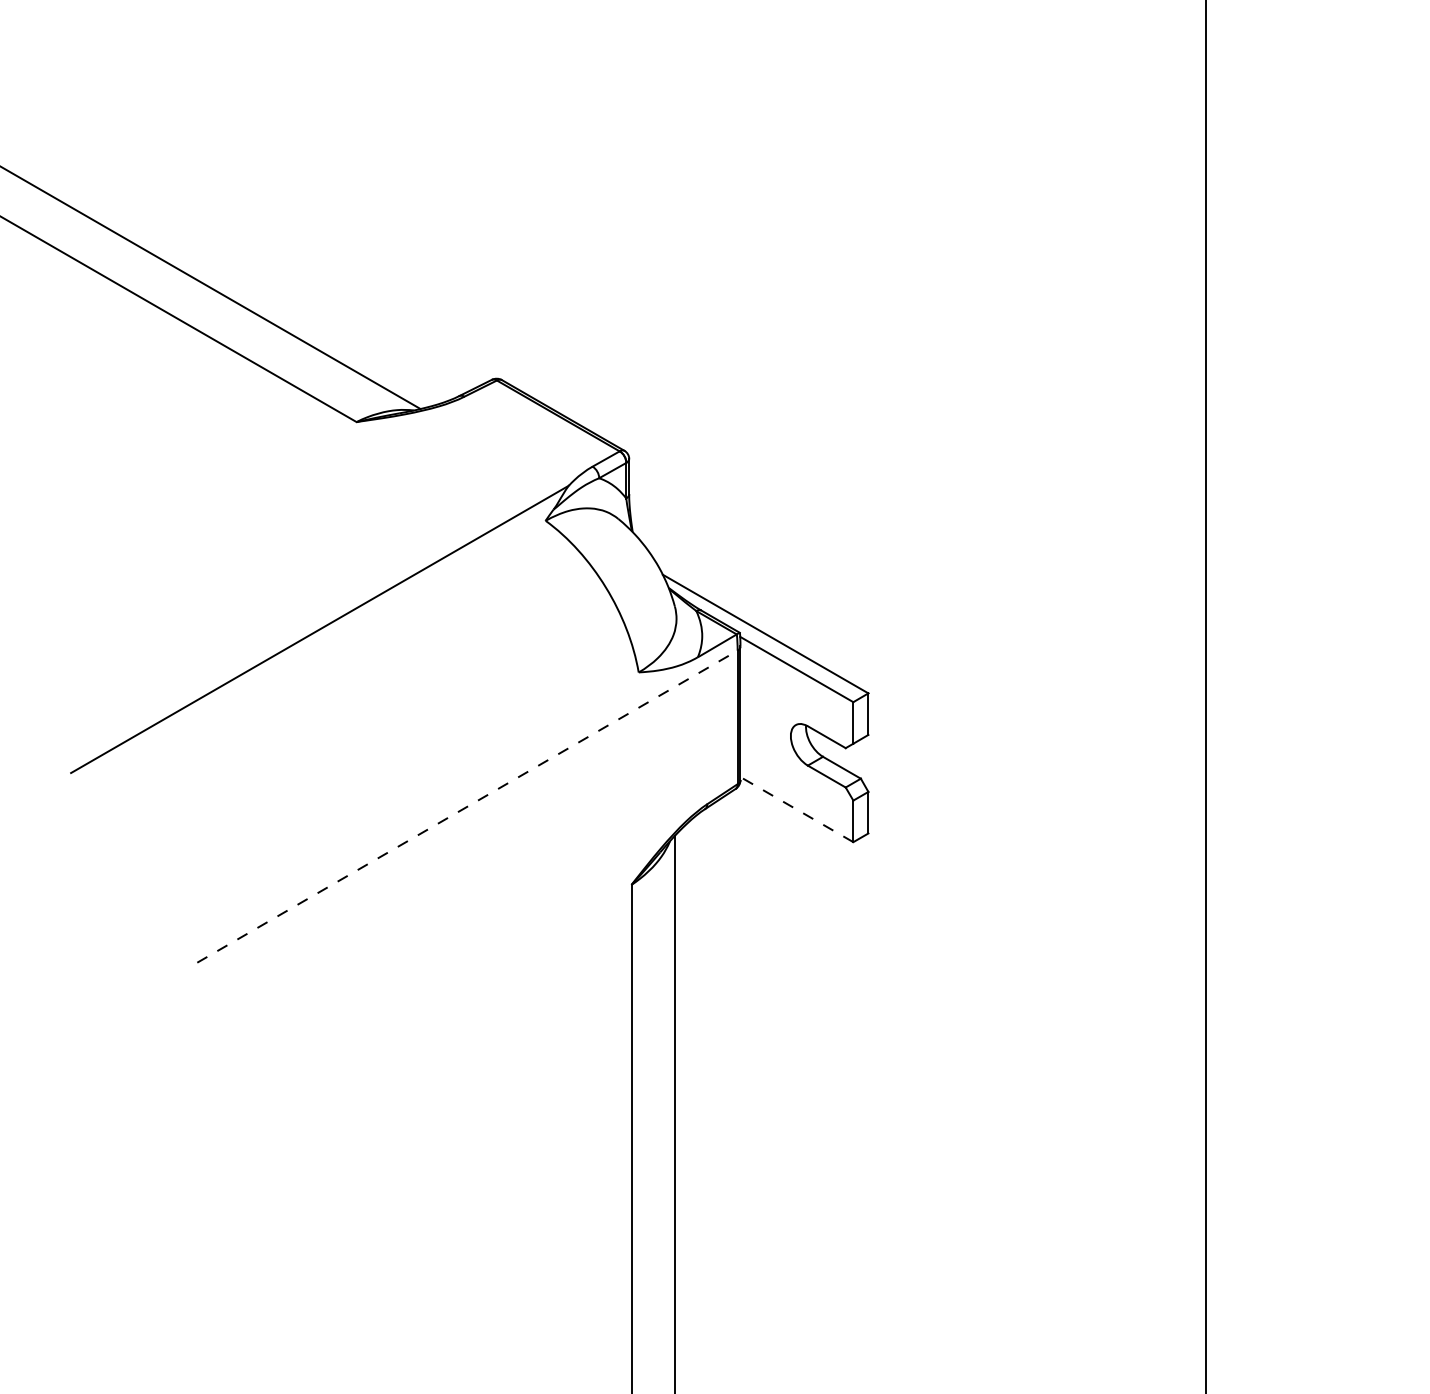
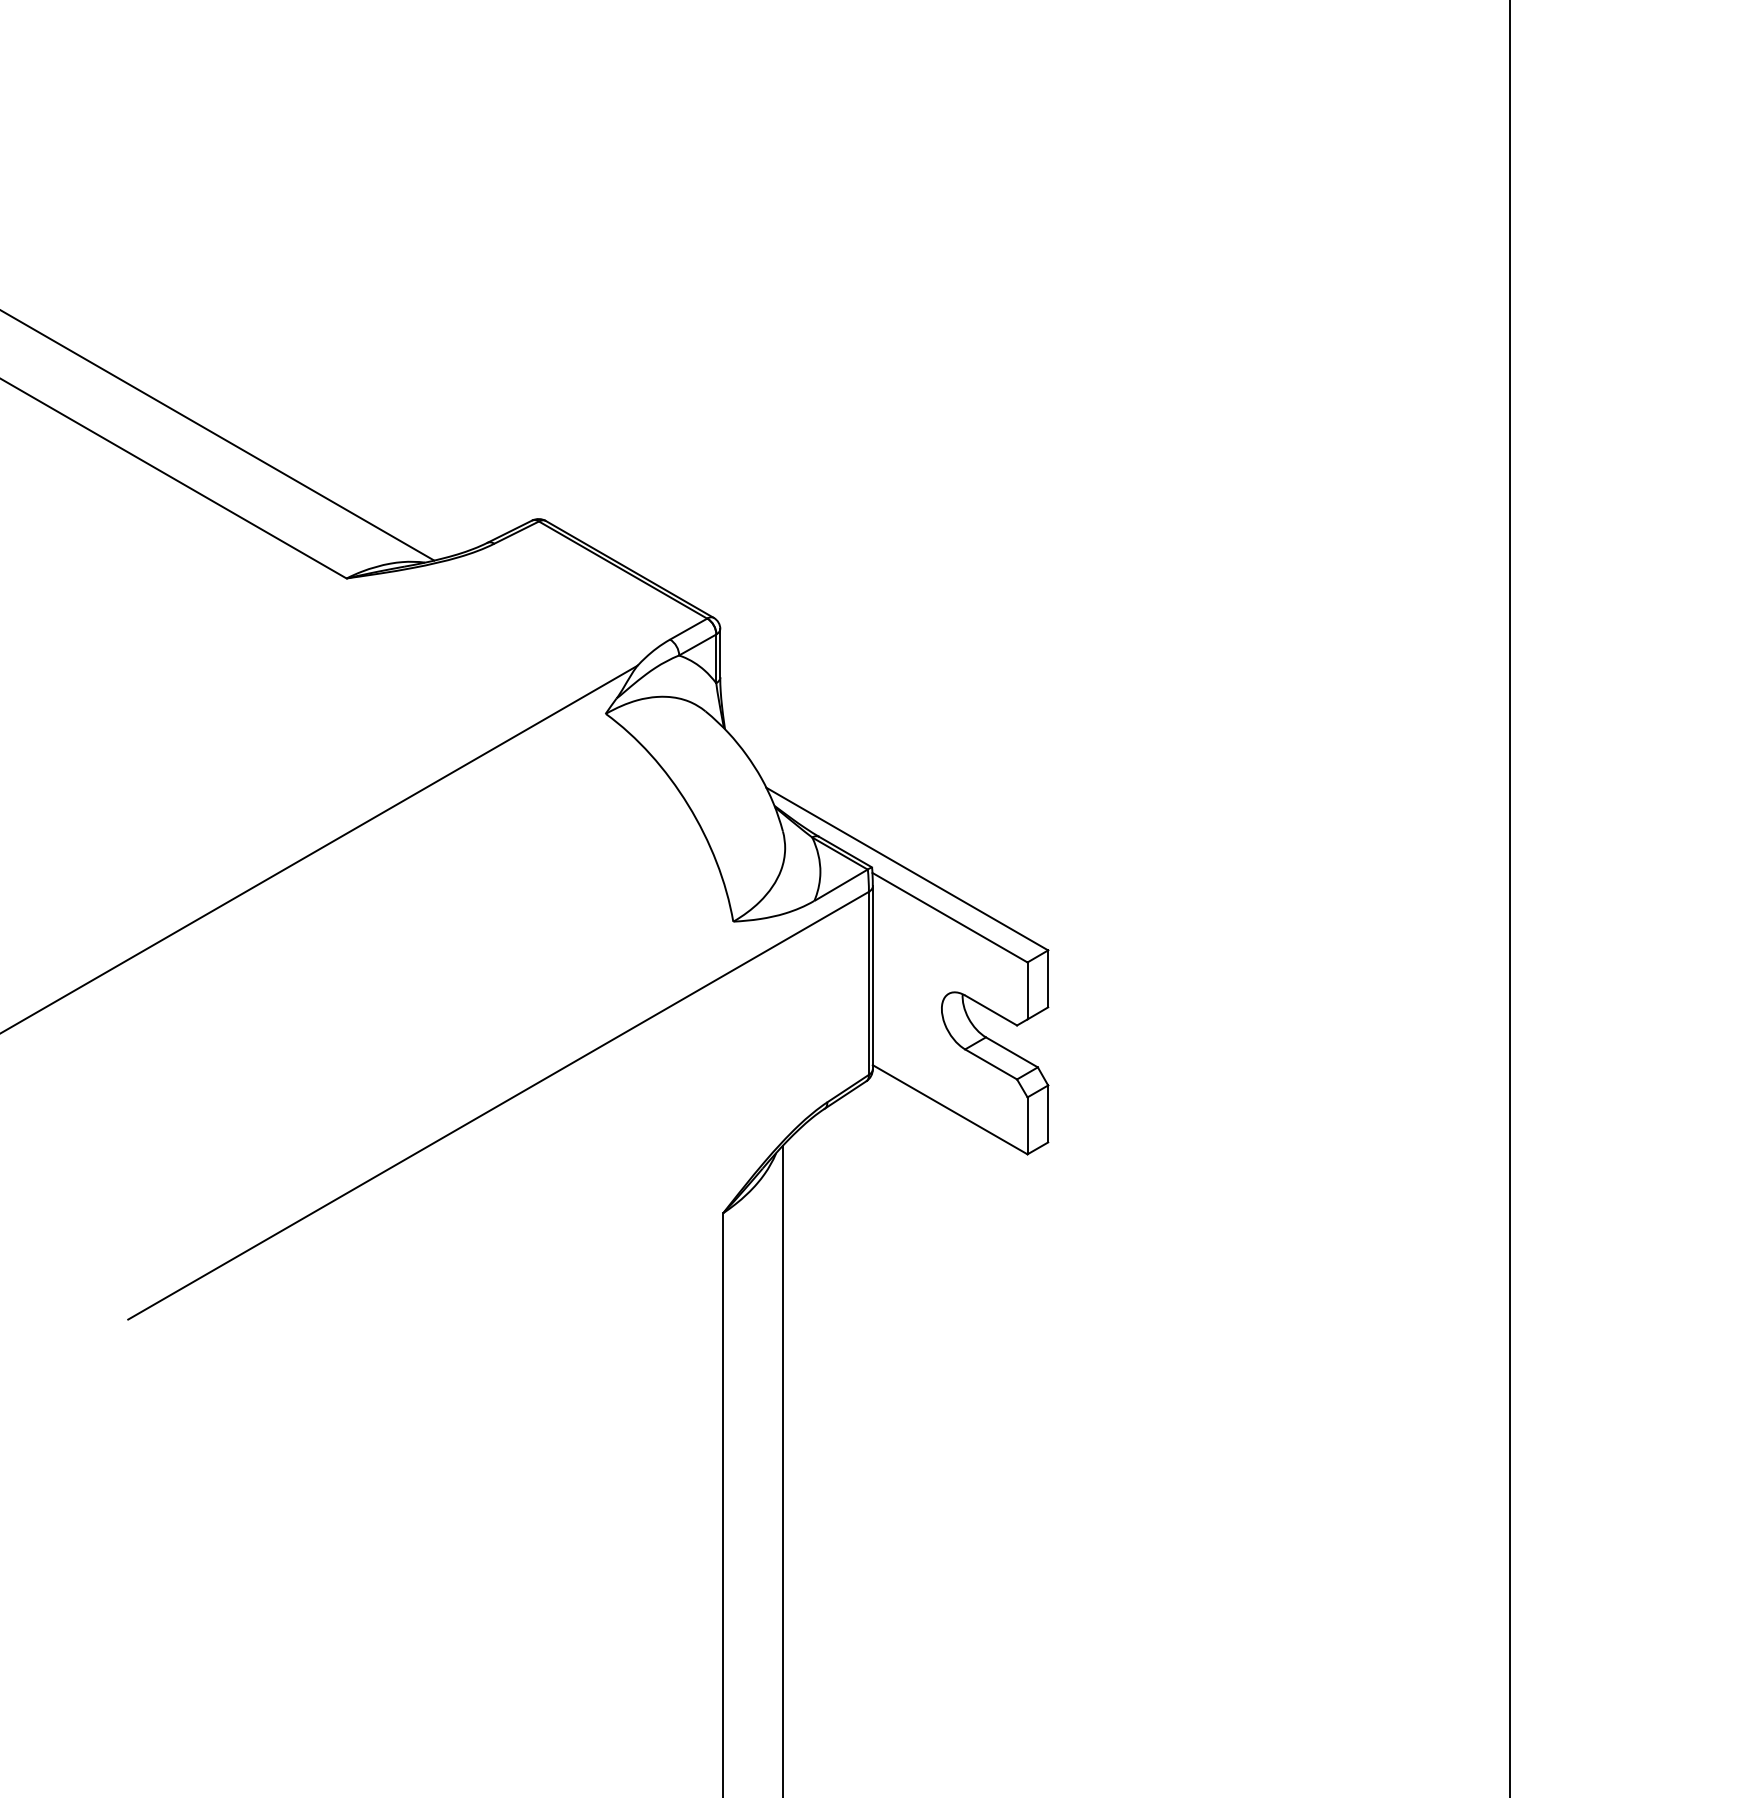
line: (467, 806) -> (498, 1105), dashed -> solid
line: (796, 809) -> (949, 1109), dashed -> solid

